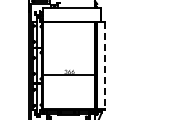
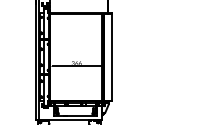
line: (104, 66) -> (111, 57), dashed -> solid

